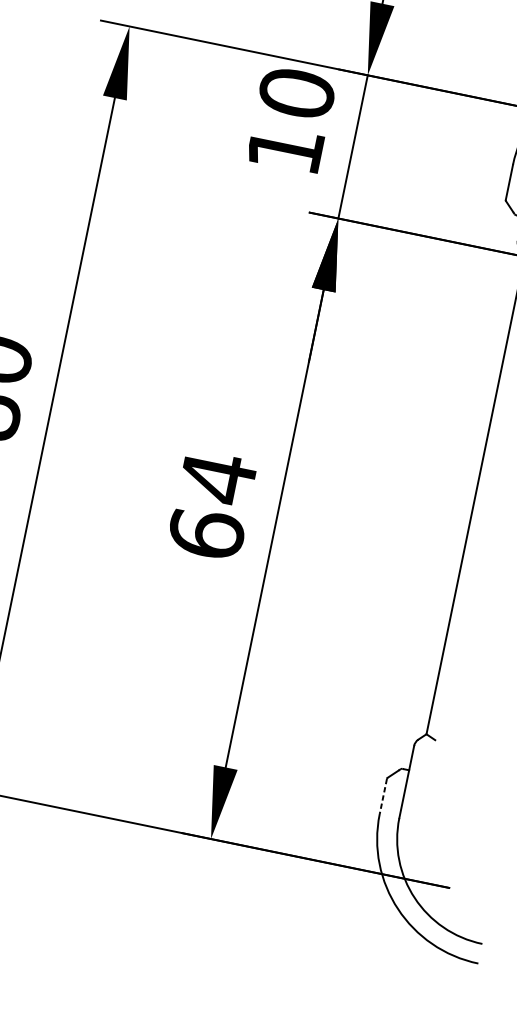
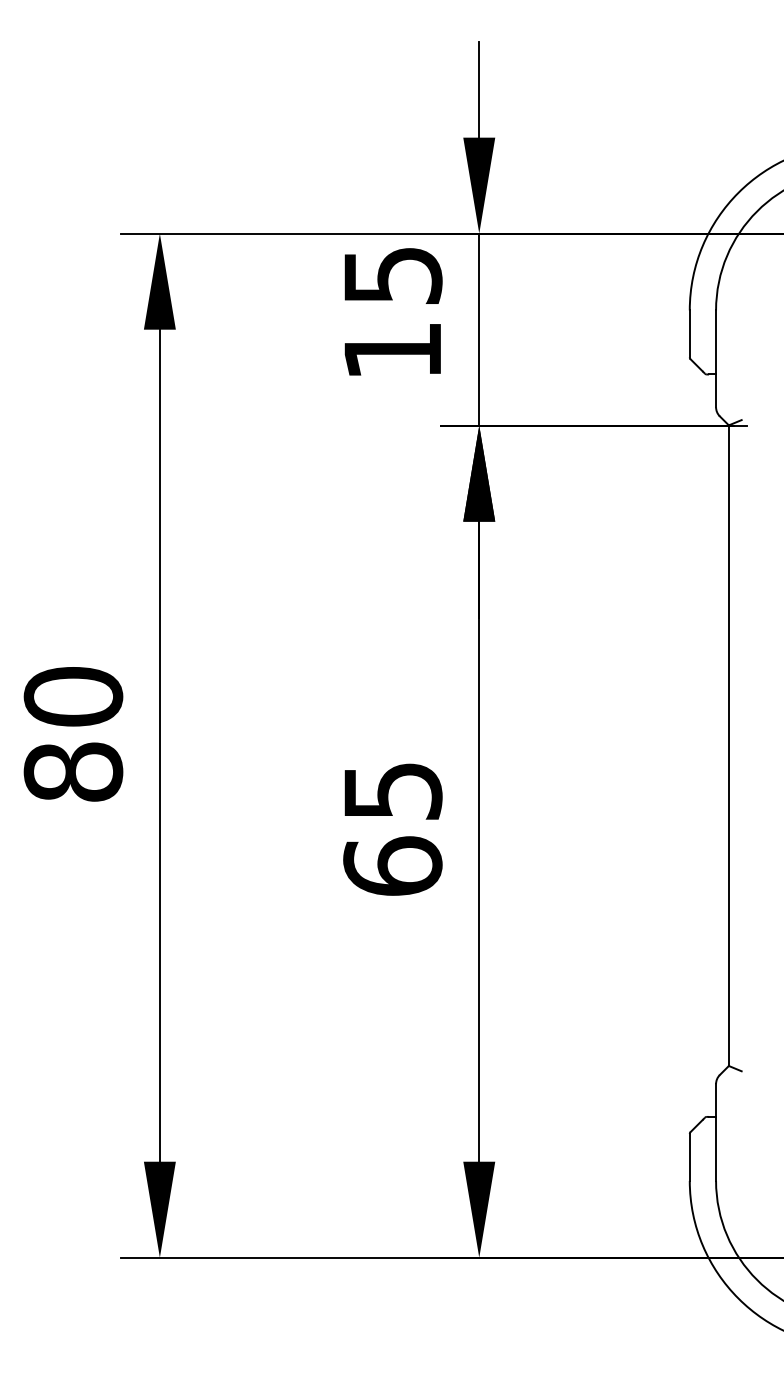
text: (296, 93) -> (392, 275), 10 -> 15
text: (218, 478) -> (393, 791), 64 -> 65
line: (383, 796) -> (689, 1157), dashed -> solid

